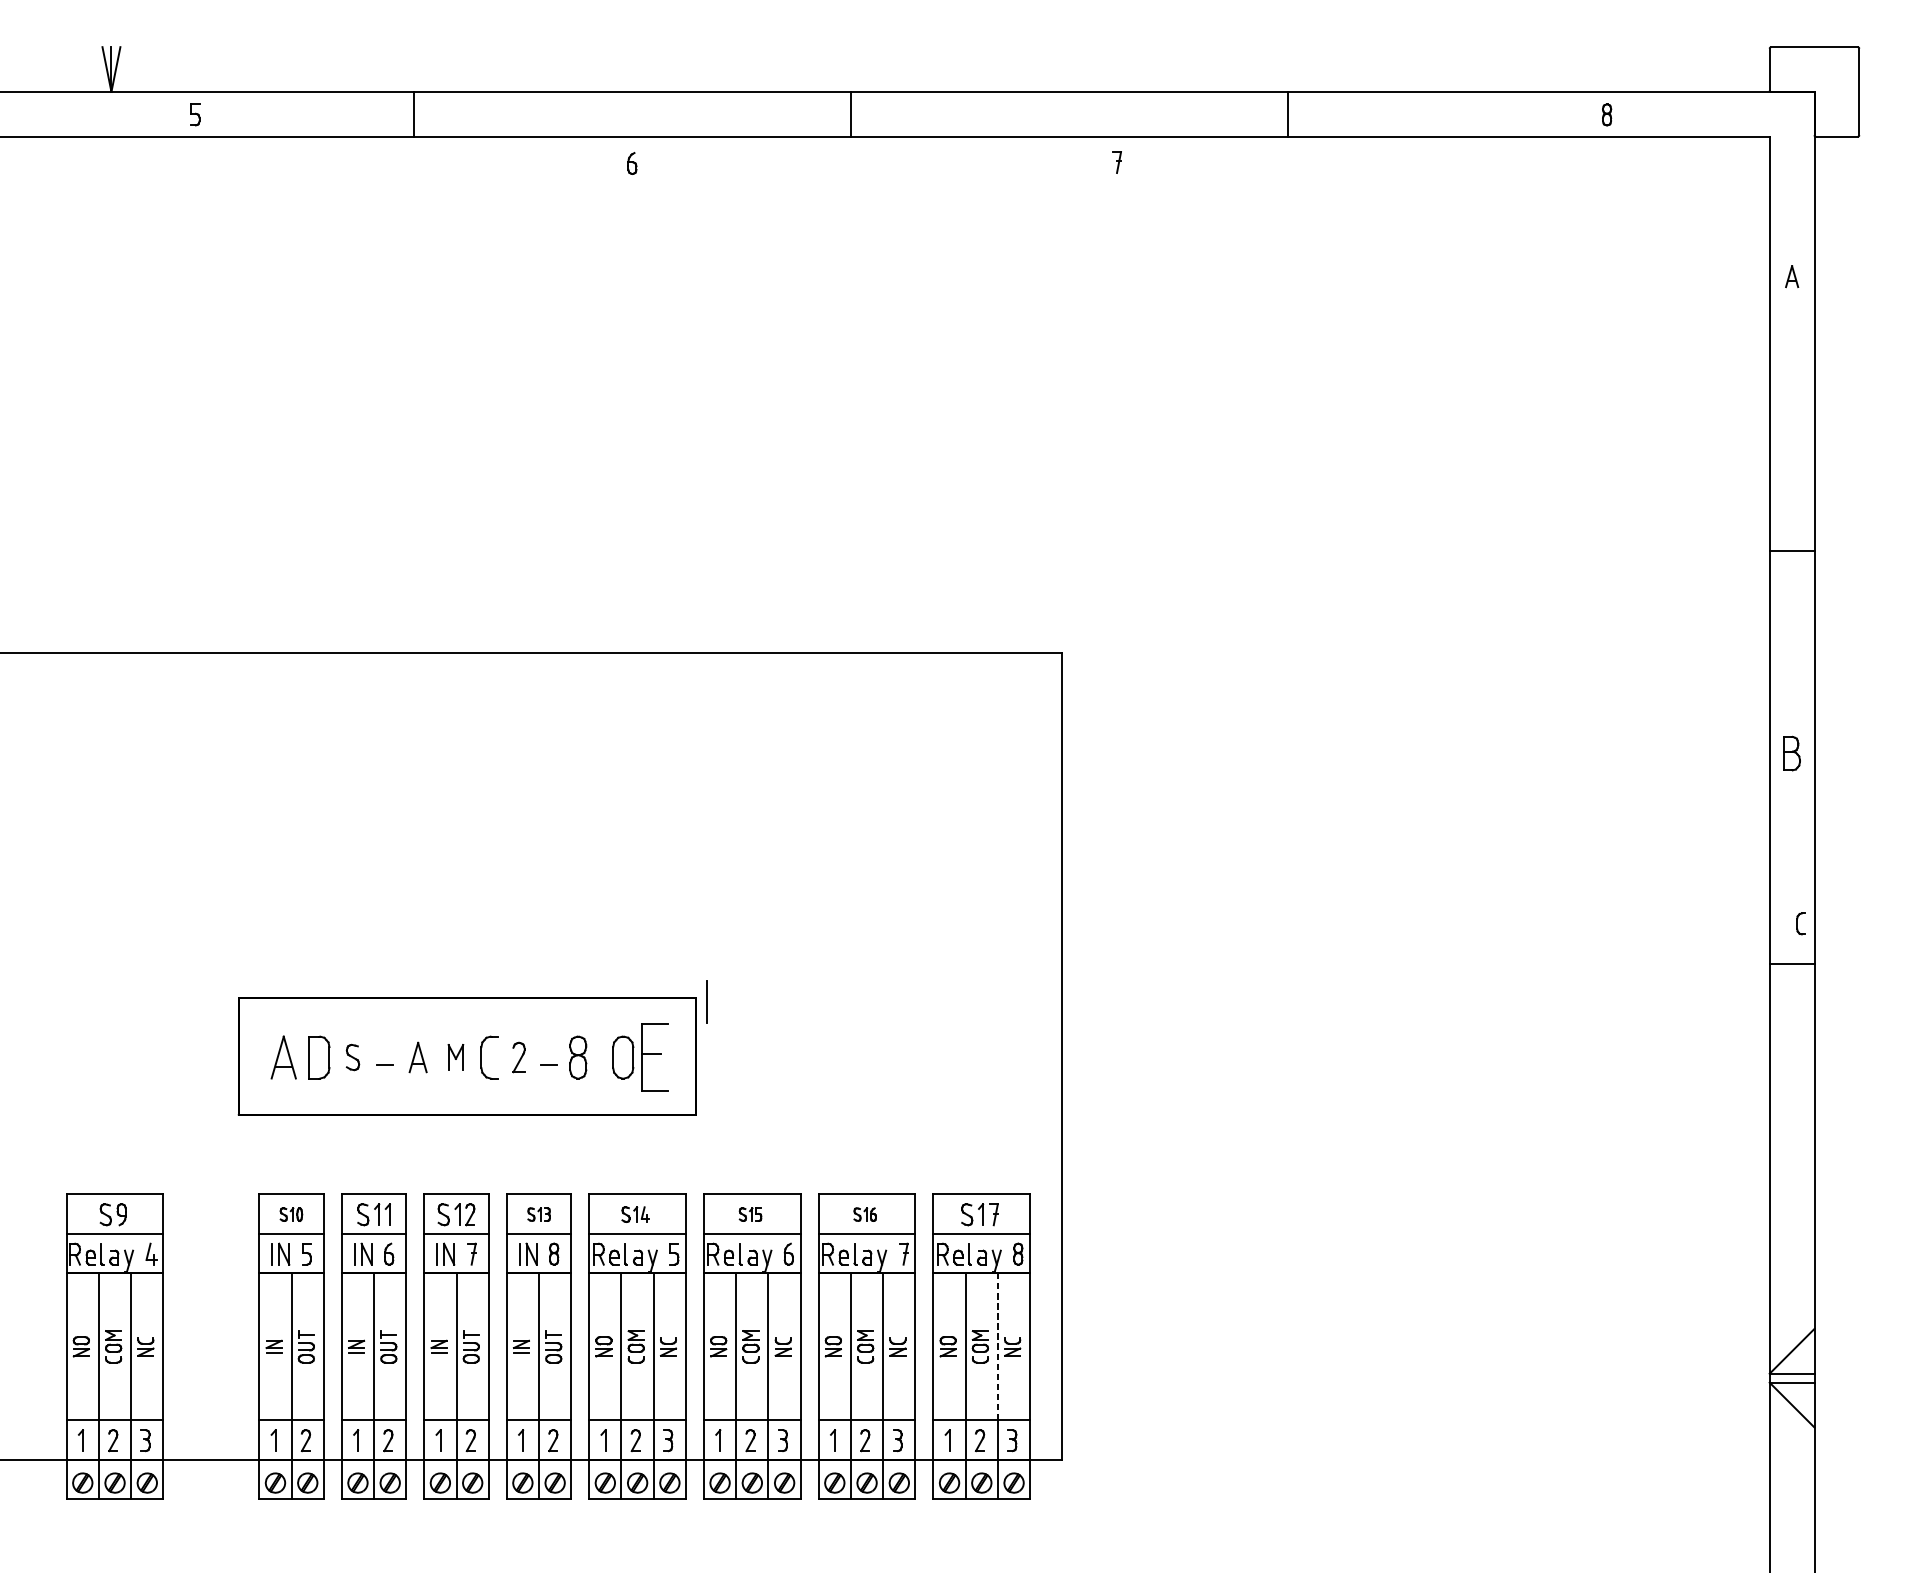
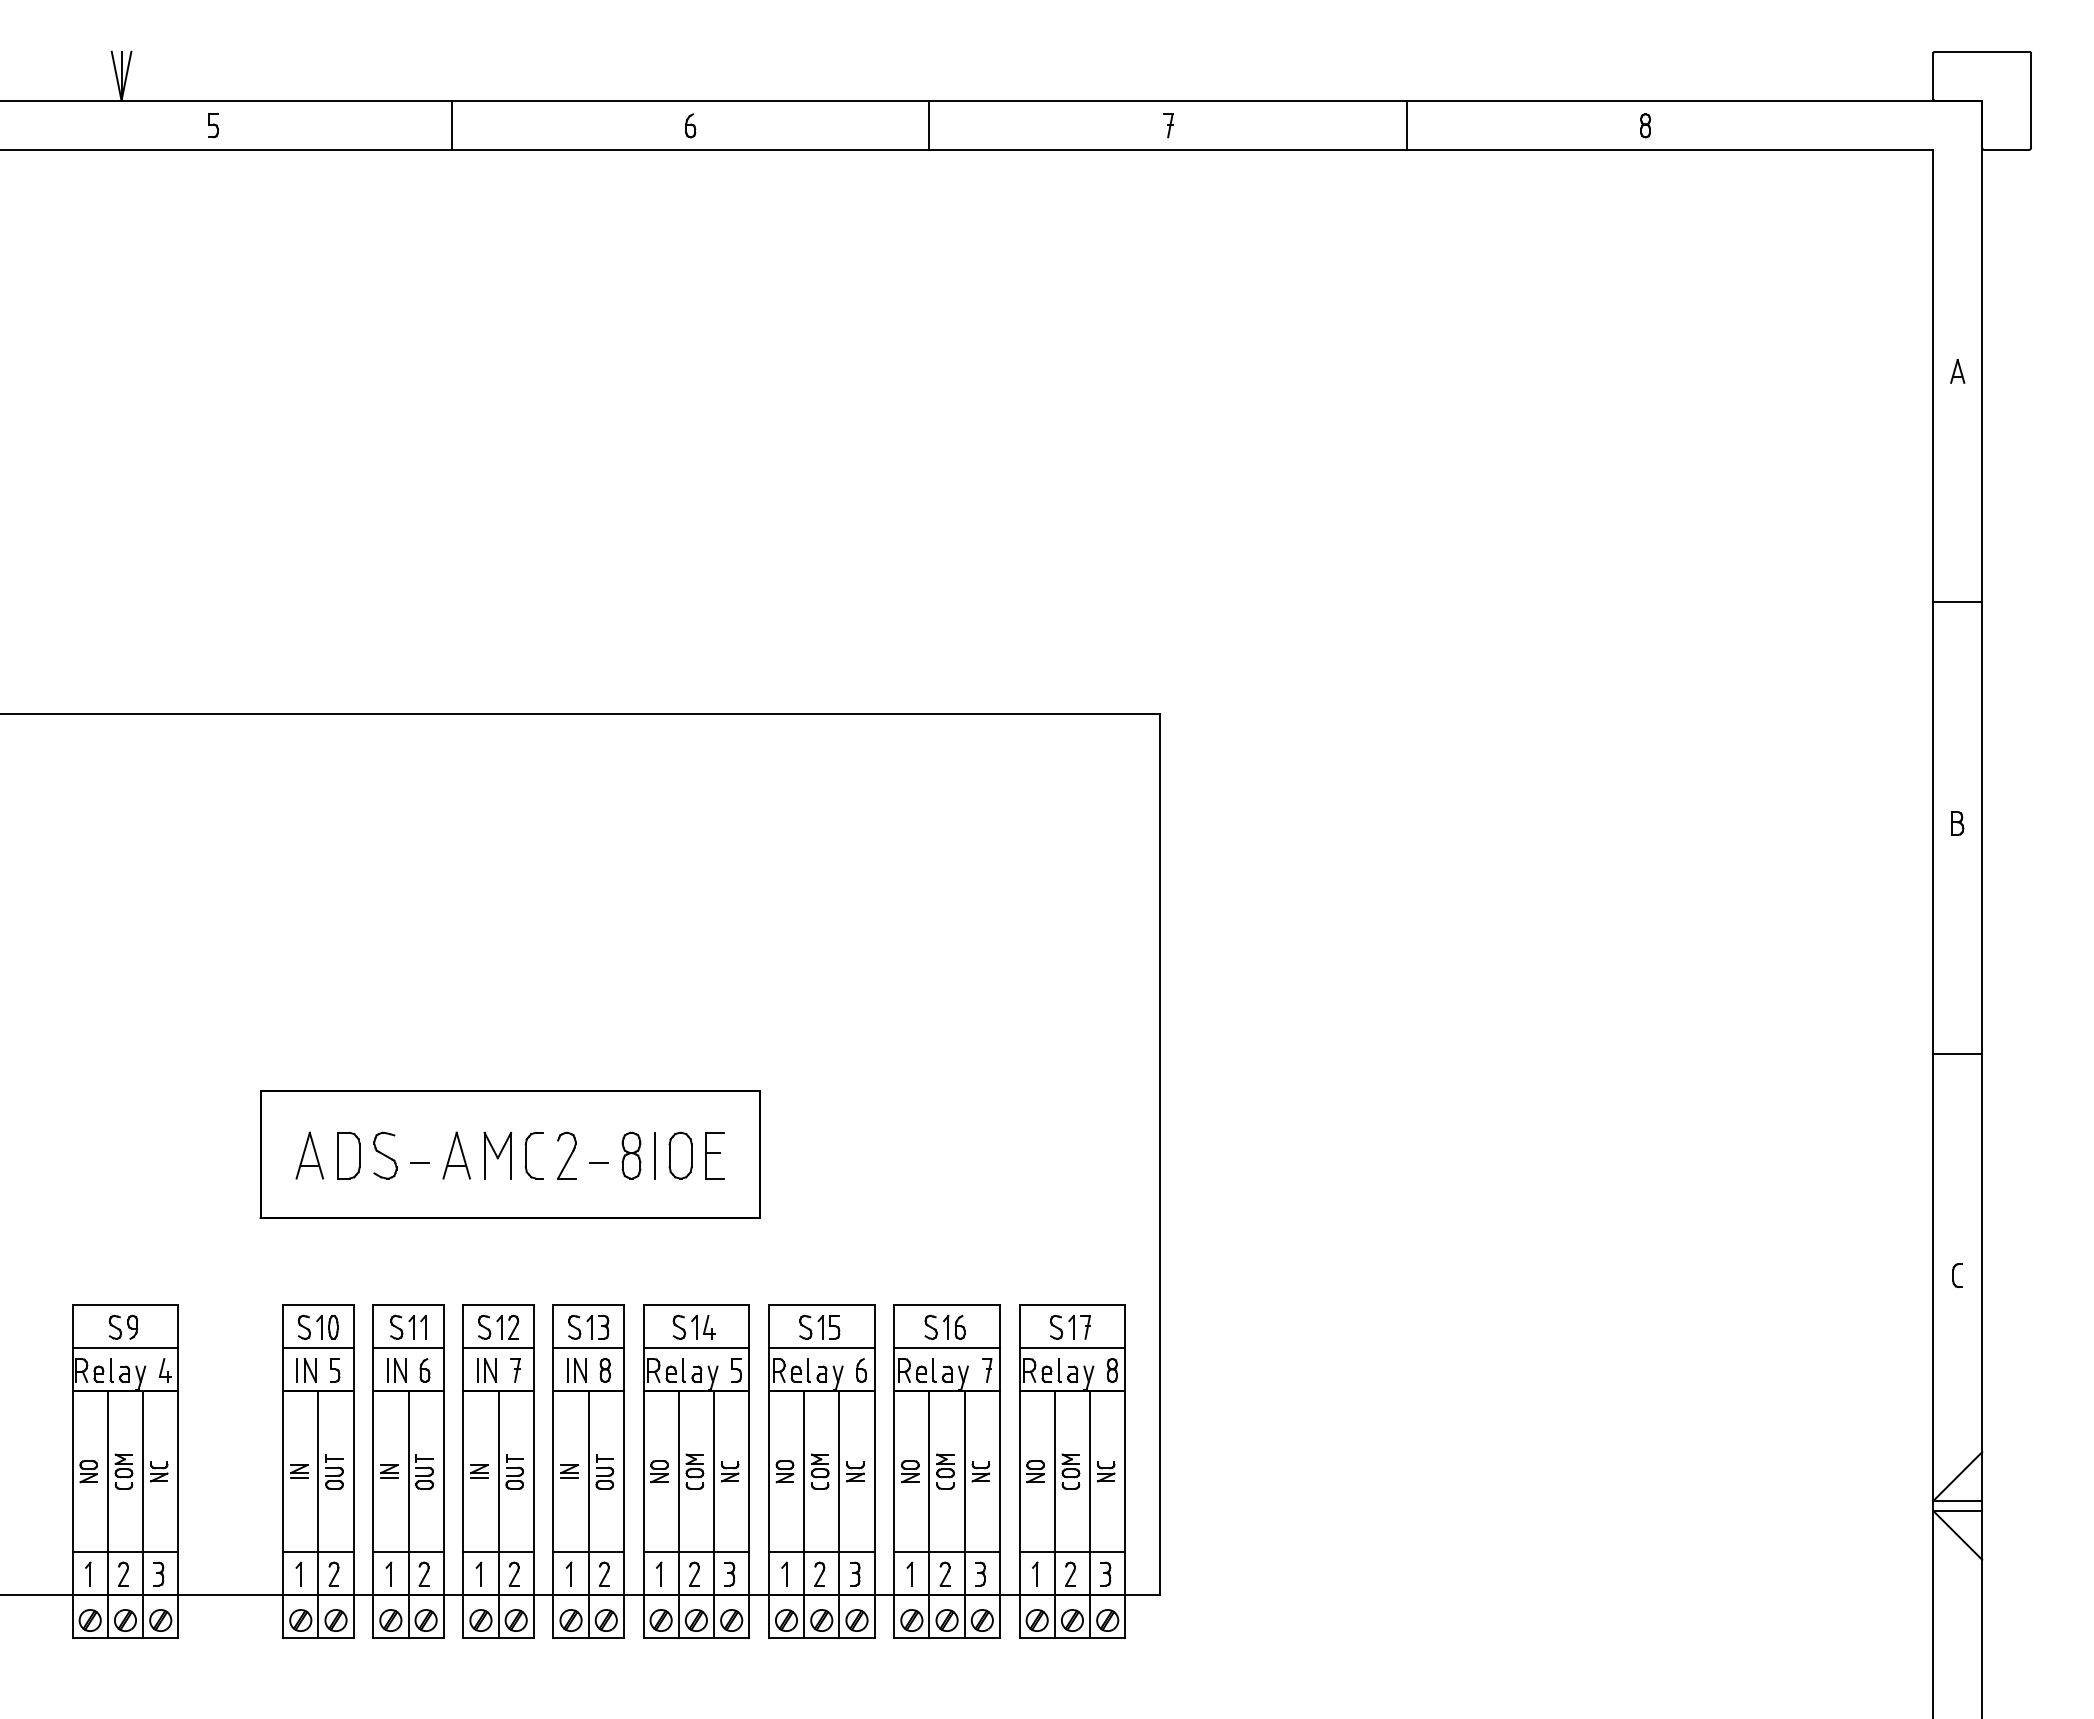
part: (1606, 114) -> (1645, 125), moved
part: (1117, 162) -> (1168, 125), moved
part: (632, 163) -> (690, 125), moved
part: (1791, 276) -> (1957, 371), moved
part: (1791, 753) -> (1957, 823), size x0.62
part: (1801, 923) -> (1957, 1275), moved
line: (706, 1001) -> (654, 1155), moved
part: (353, 1057) -> (385, 1155), size x1.67
part: (418, 1057) -> (456, 1155), size x1.43
part: (455, 1057) -> (497, 1155), size x1.67
part: (518, 1057) -> (566, 1155), size x1.43
part: (654, 1057) -> (714, 1155), size x0.62
part: (290, 1213) -> (317, 1326), size x1.67
part: (538, 1213) -> (588, 1326), size x1.67
part: (634, 1213) -> (693, 1326), size x1.43
part: (750, 1213) -> (819, 1326), size x1.67
part: (864, 1213) -> (944, 1326), size x1.67
line: (998, 1346) -> (1090, 1471), dashed -> solid

